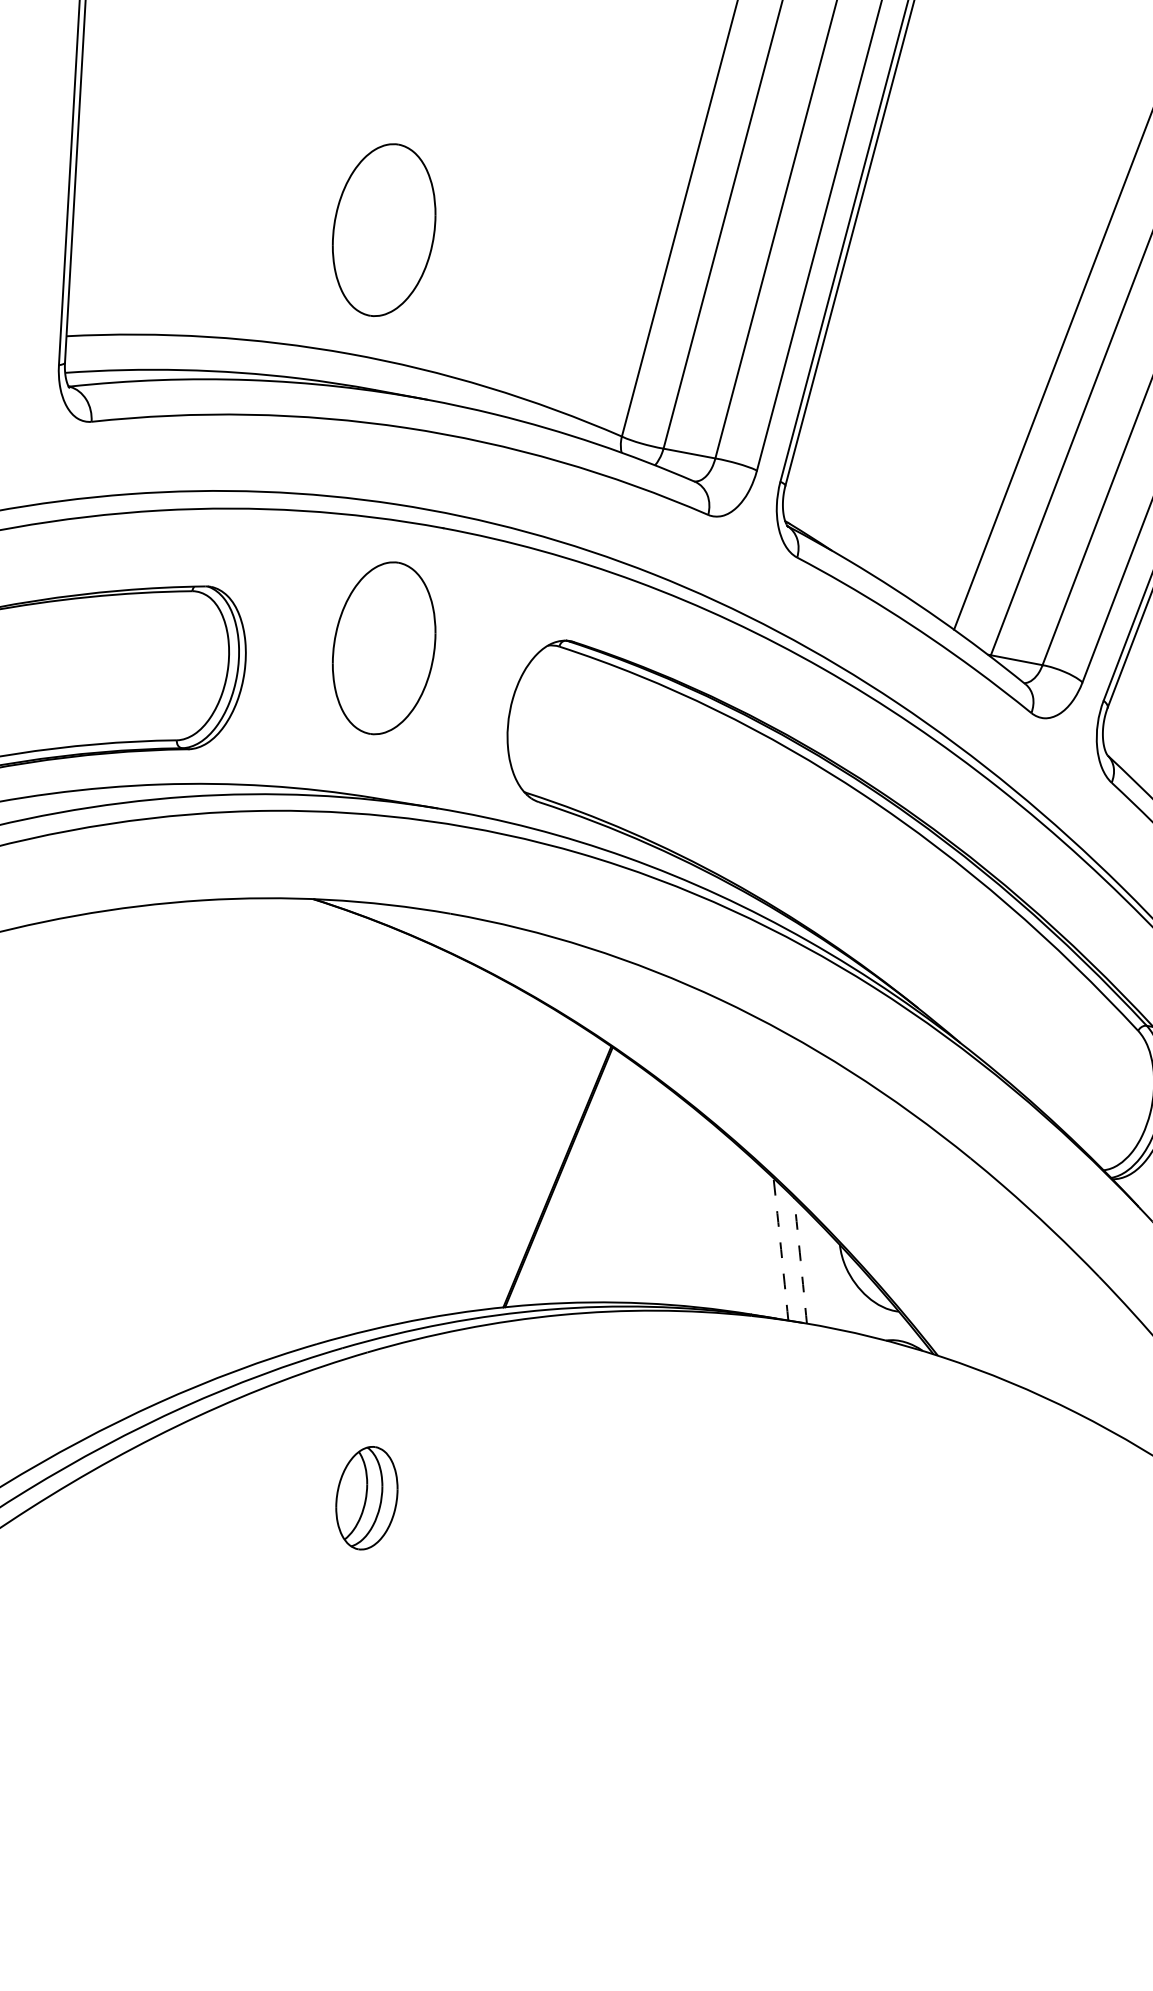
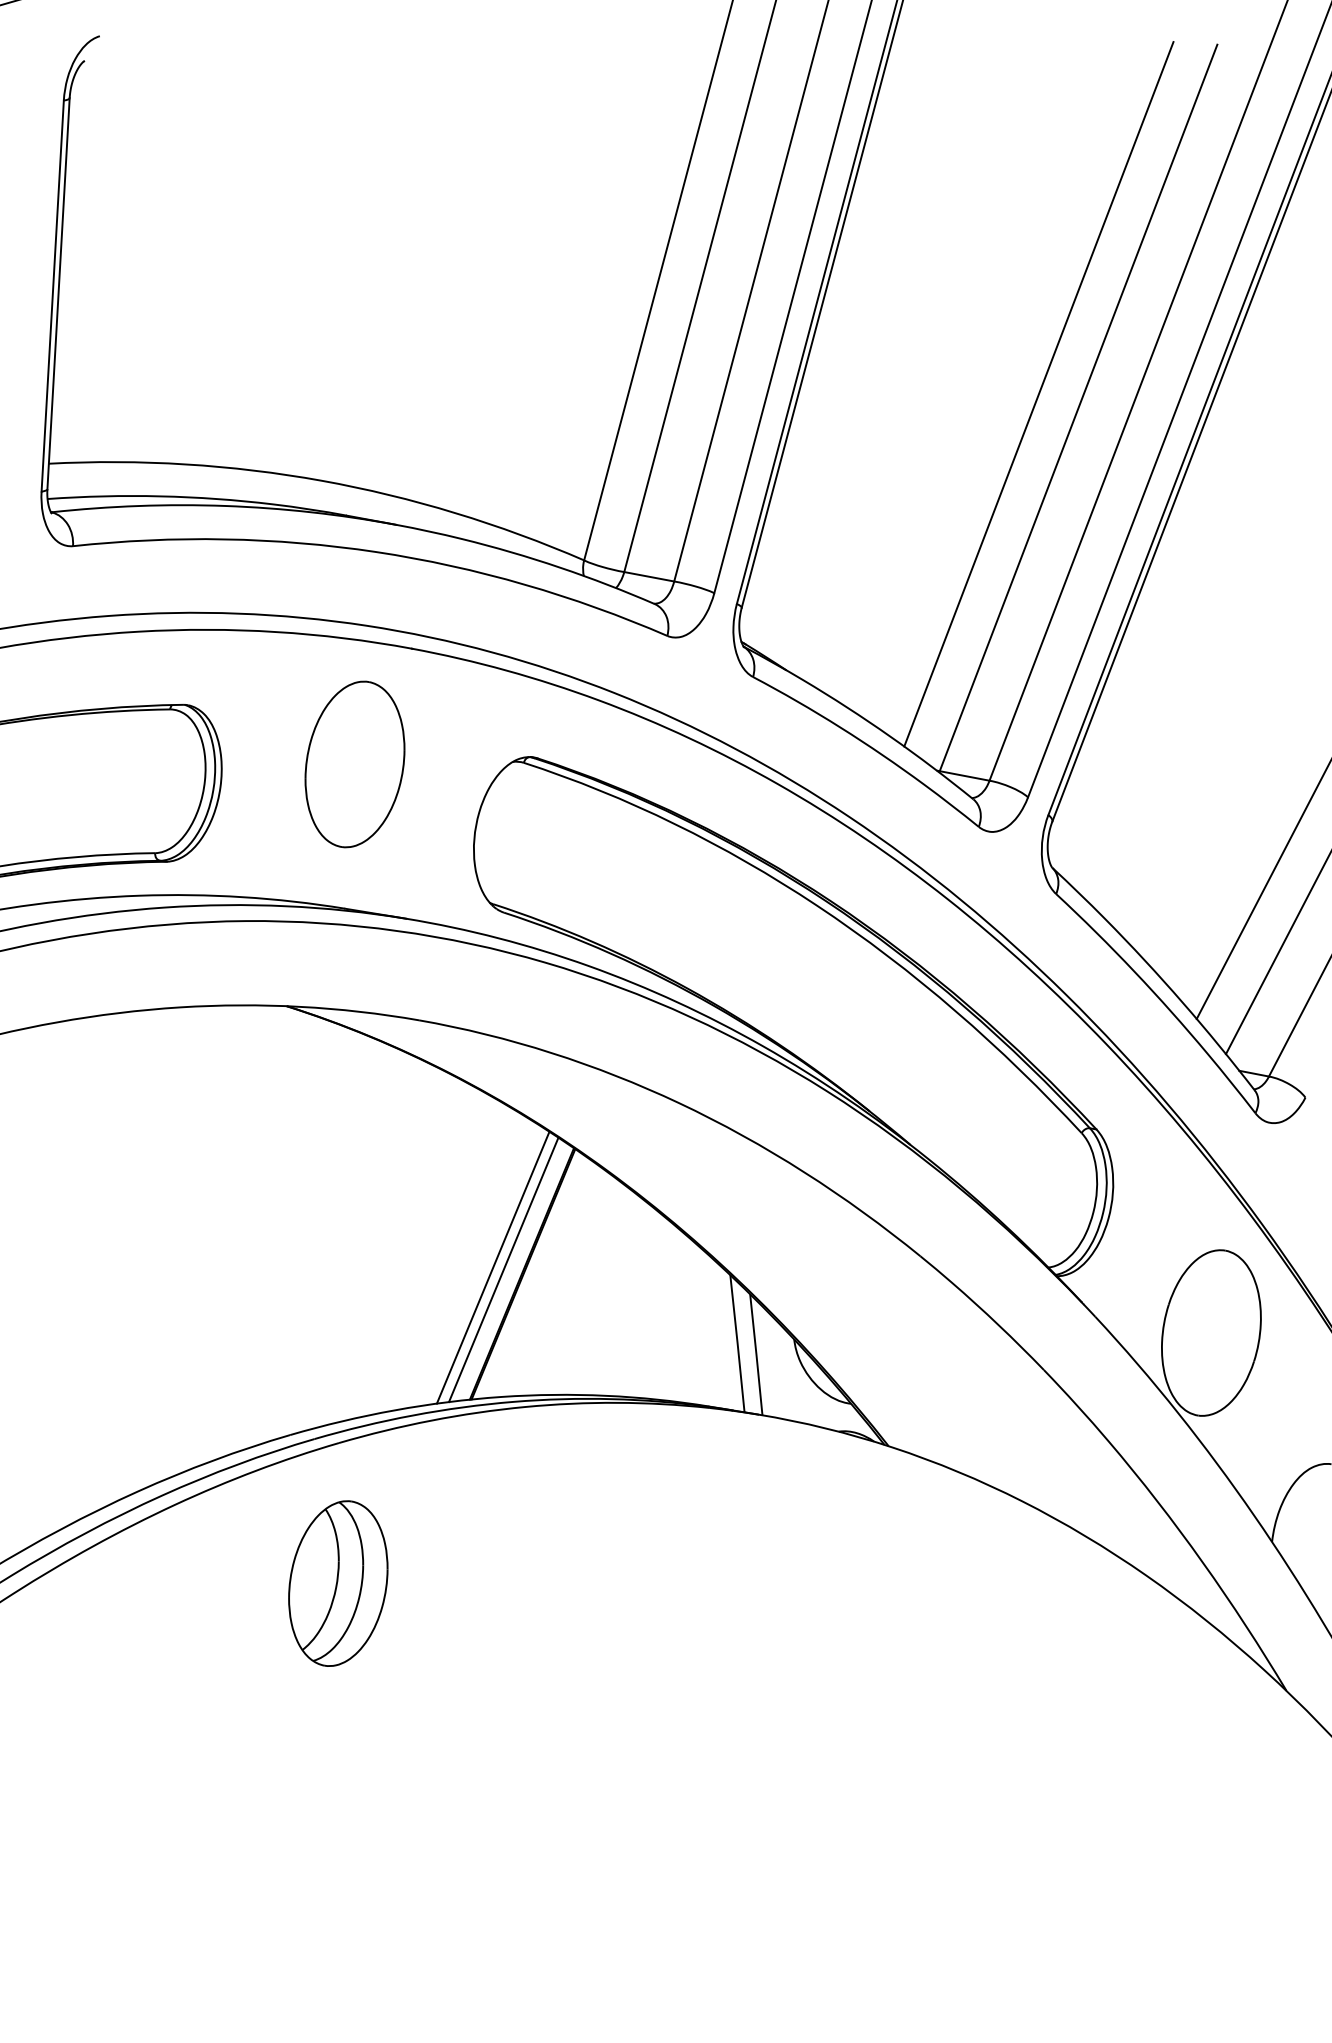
part: (383, 230) -> (354, 361), removed
line: (526, 1170) -> (492, 1267), added
line: (538, 1172) -> (503, 1269), added
arc: (781, 1249) -> (737, 1343), dashed -> solid
arc: (800, 1260) -> (756, 1354), dashed -> solid
part: (367, 1498) -> (338, 1583), size x1.67

